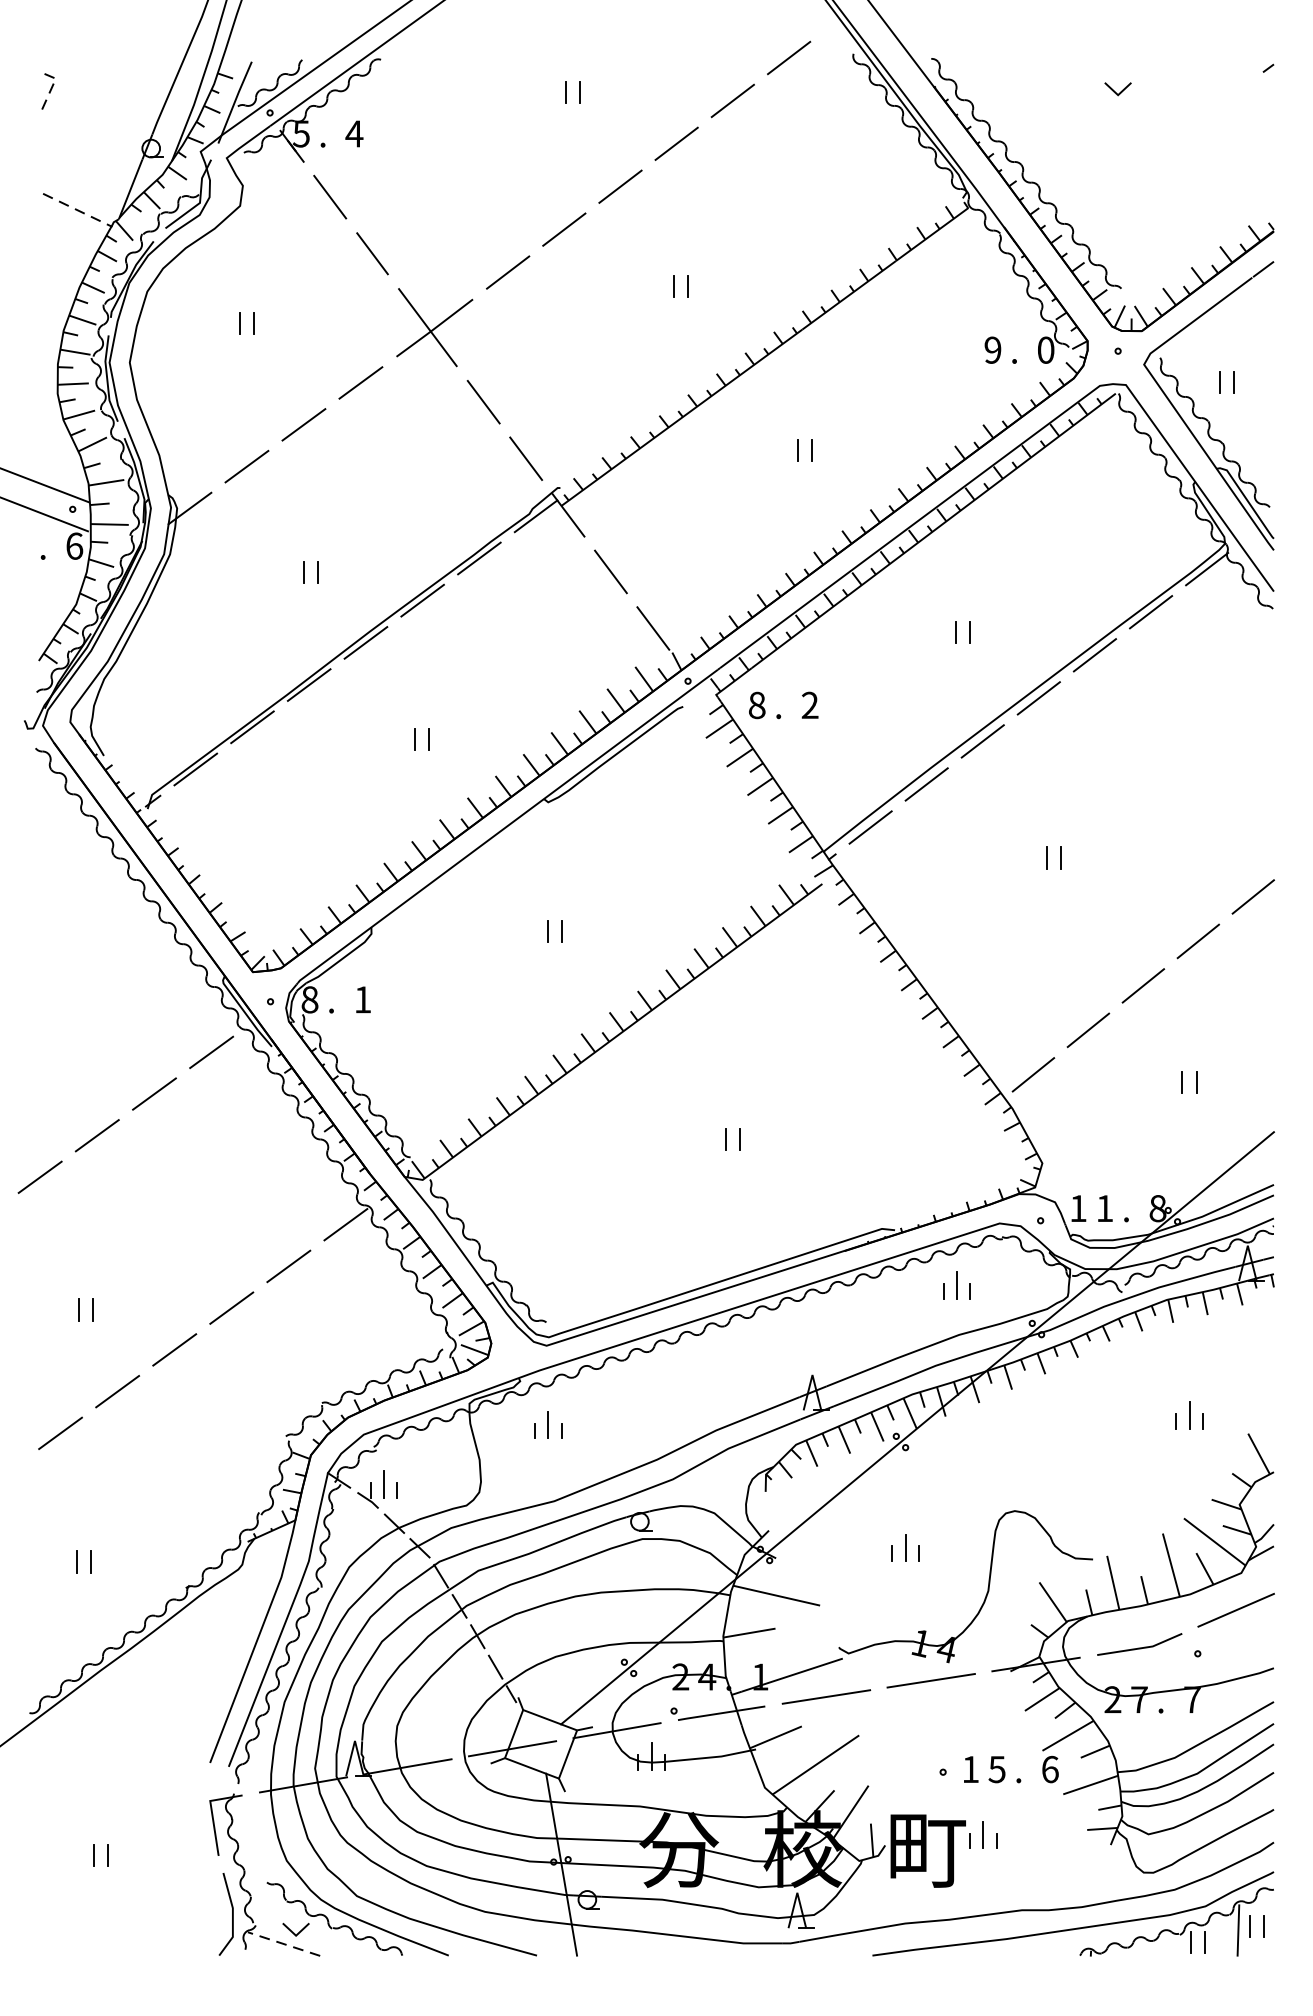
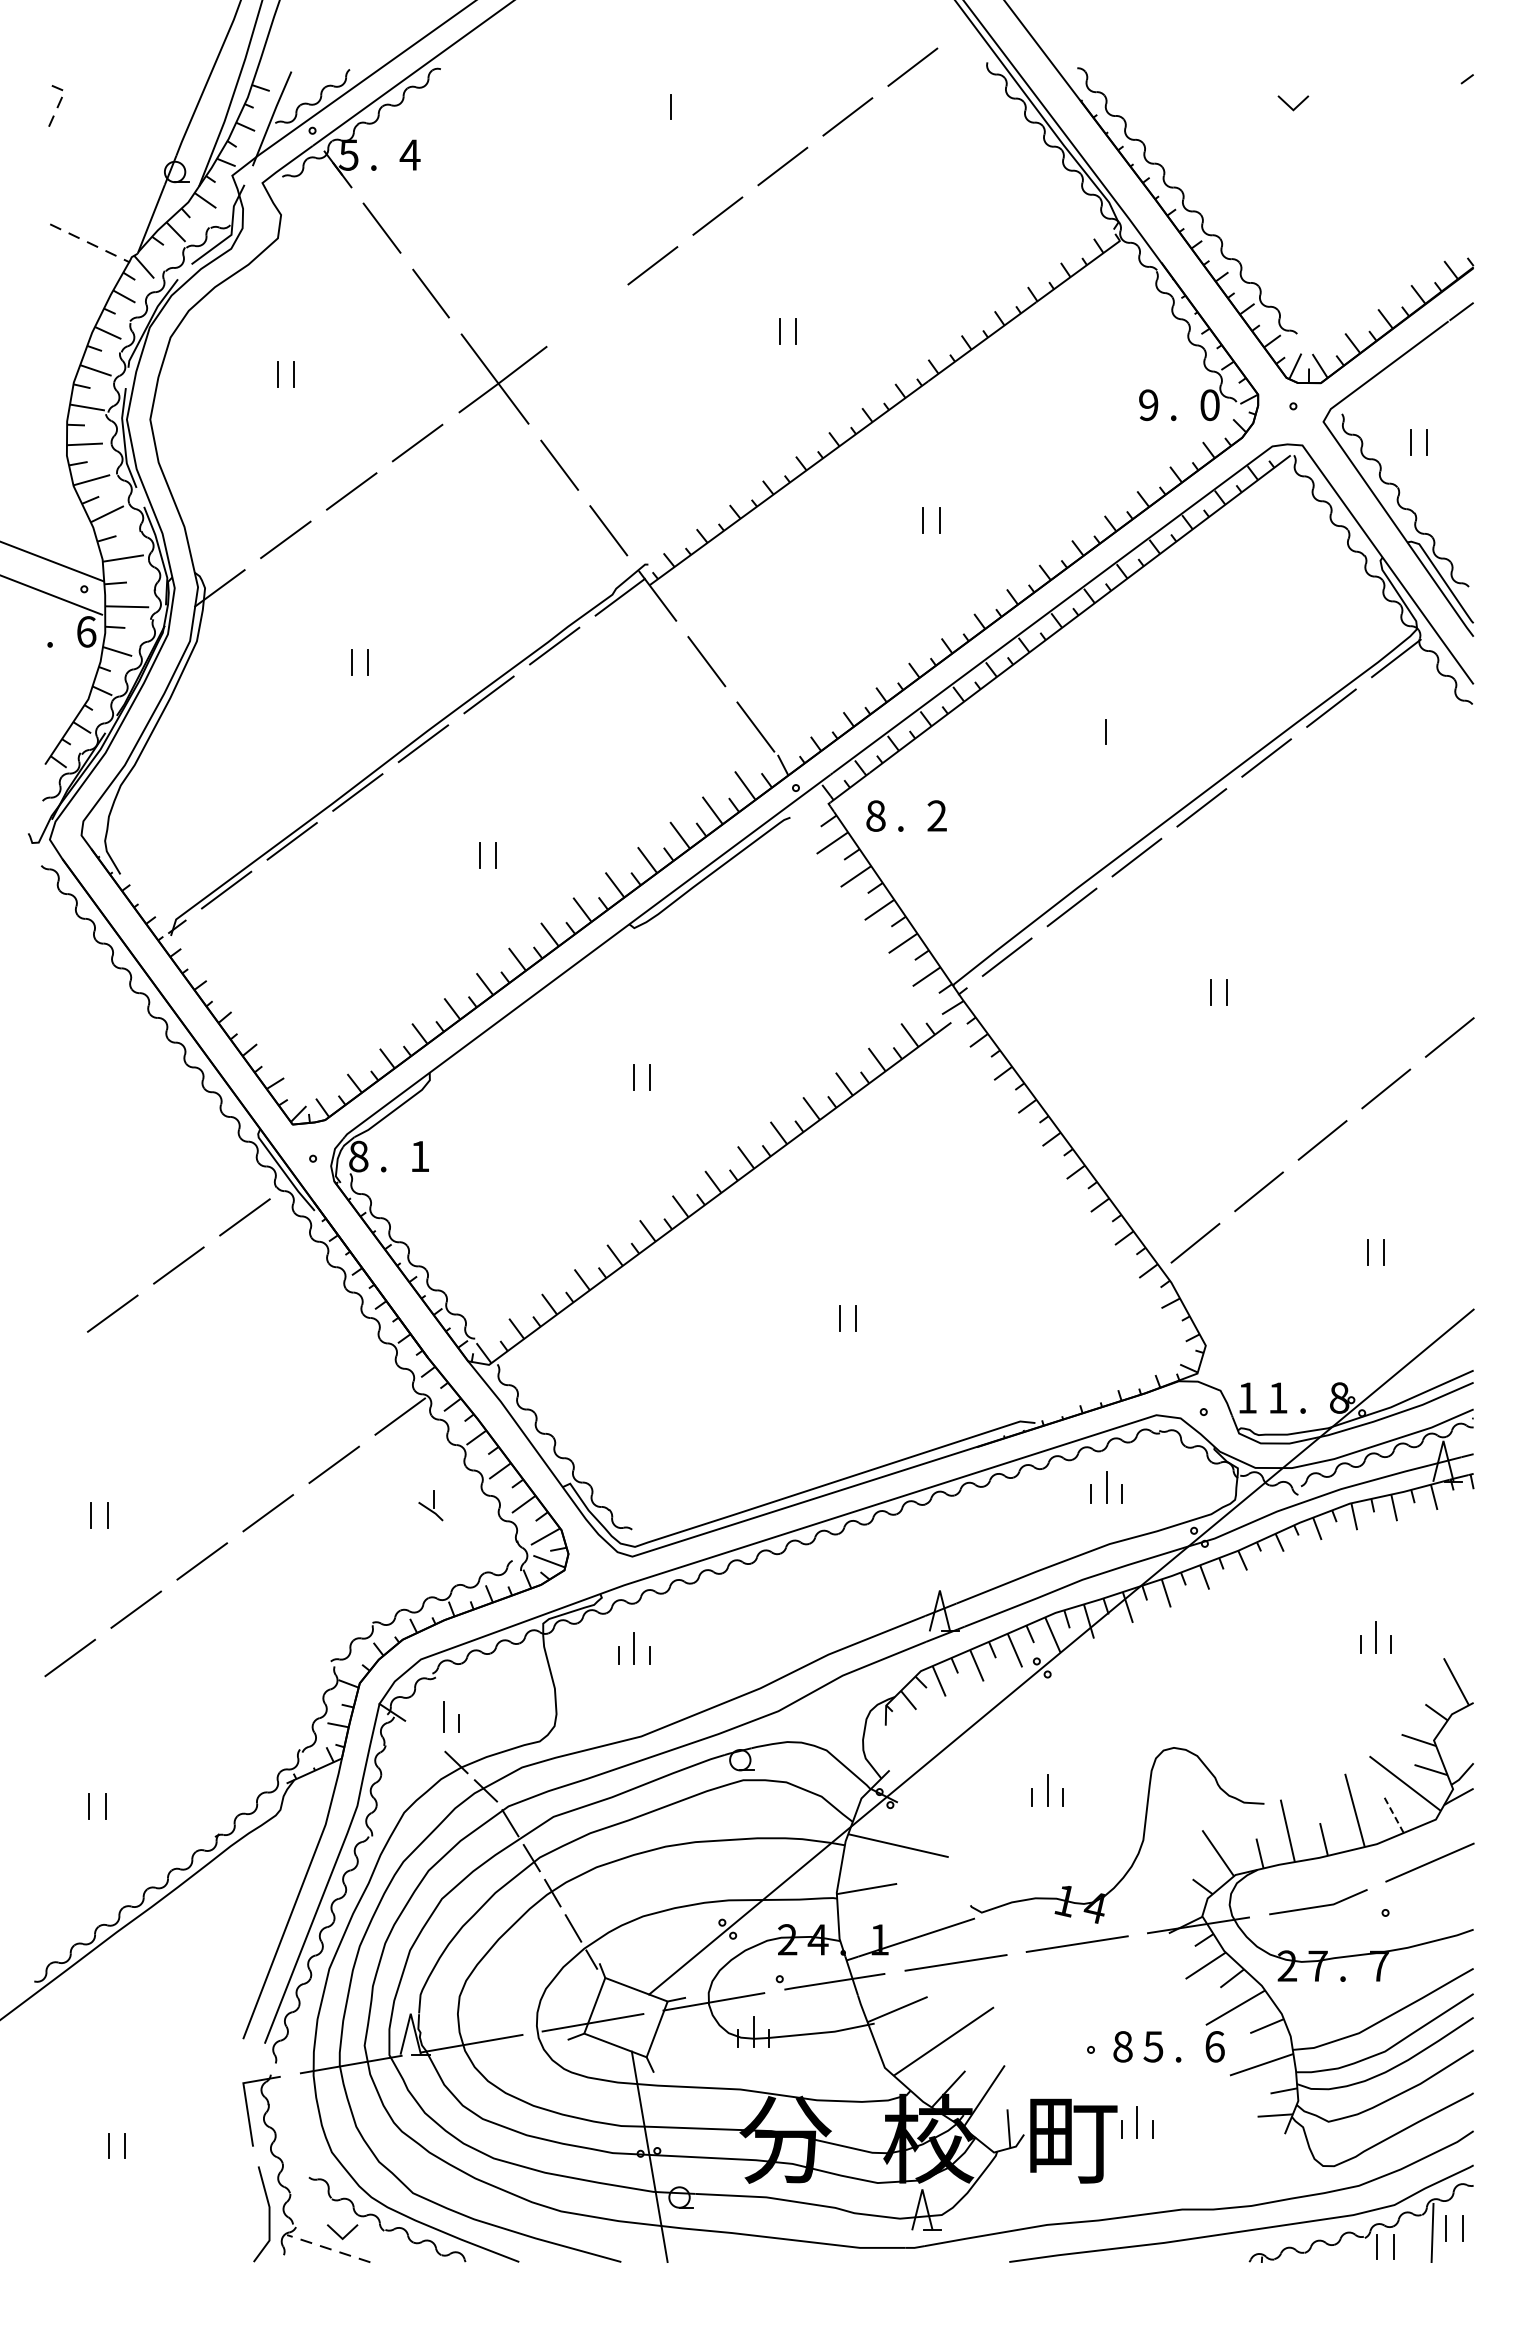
line: (565, 91) -> (654, 106), removed
line: (507, 272) -> (587, 315), removed
line: (970, 632) -> (1122, 731), removed
line: (40, 1177) -> (46, 1361), removed
part: (367, 1495) -> (430, 1505), moved
line: (1204, 1568) -> (1393, 1814), solid -> dashed
text: (970, 1769) -> (1122, 2046), 1 -> 8

